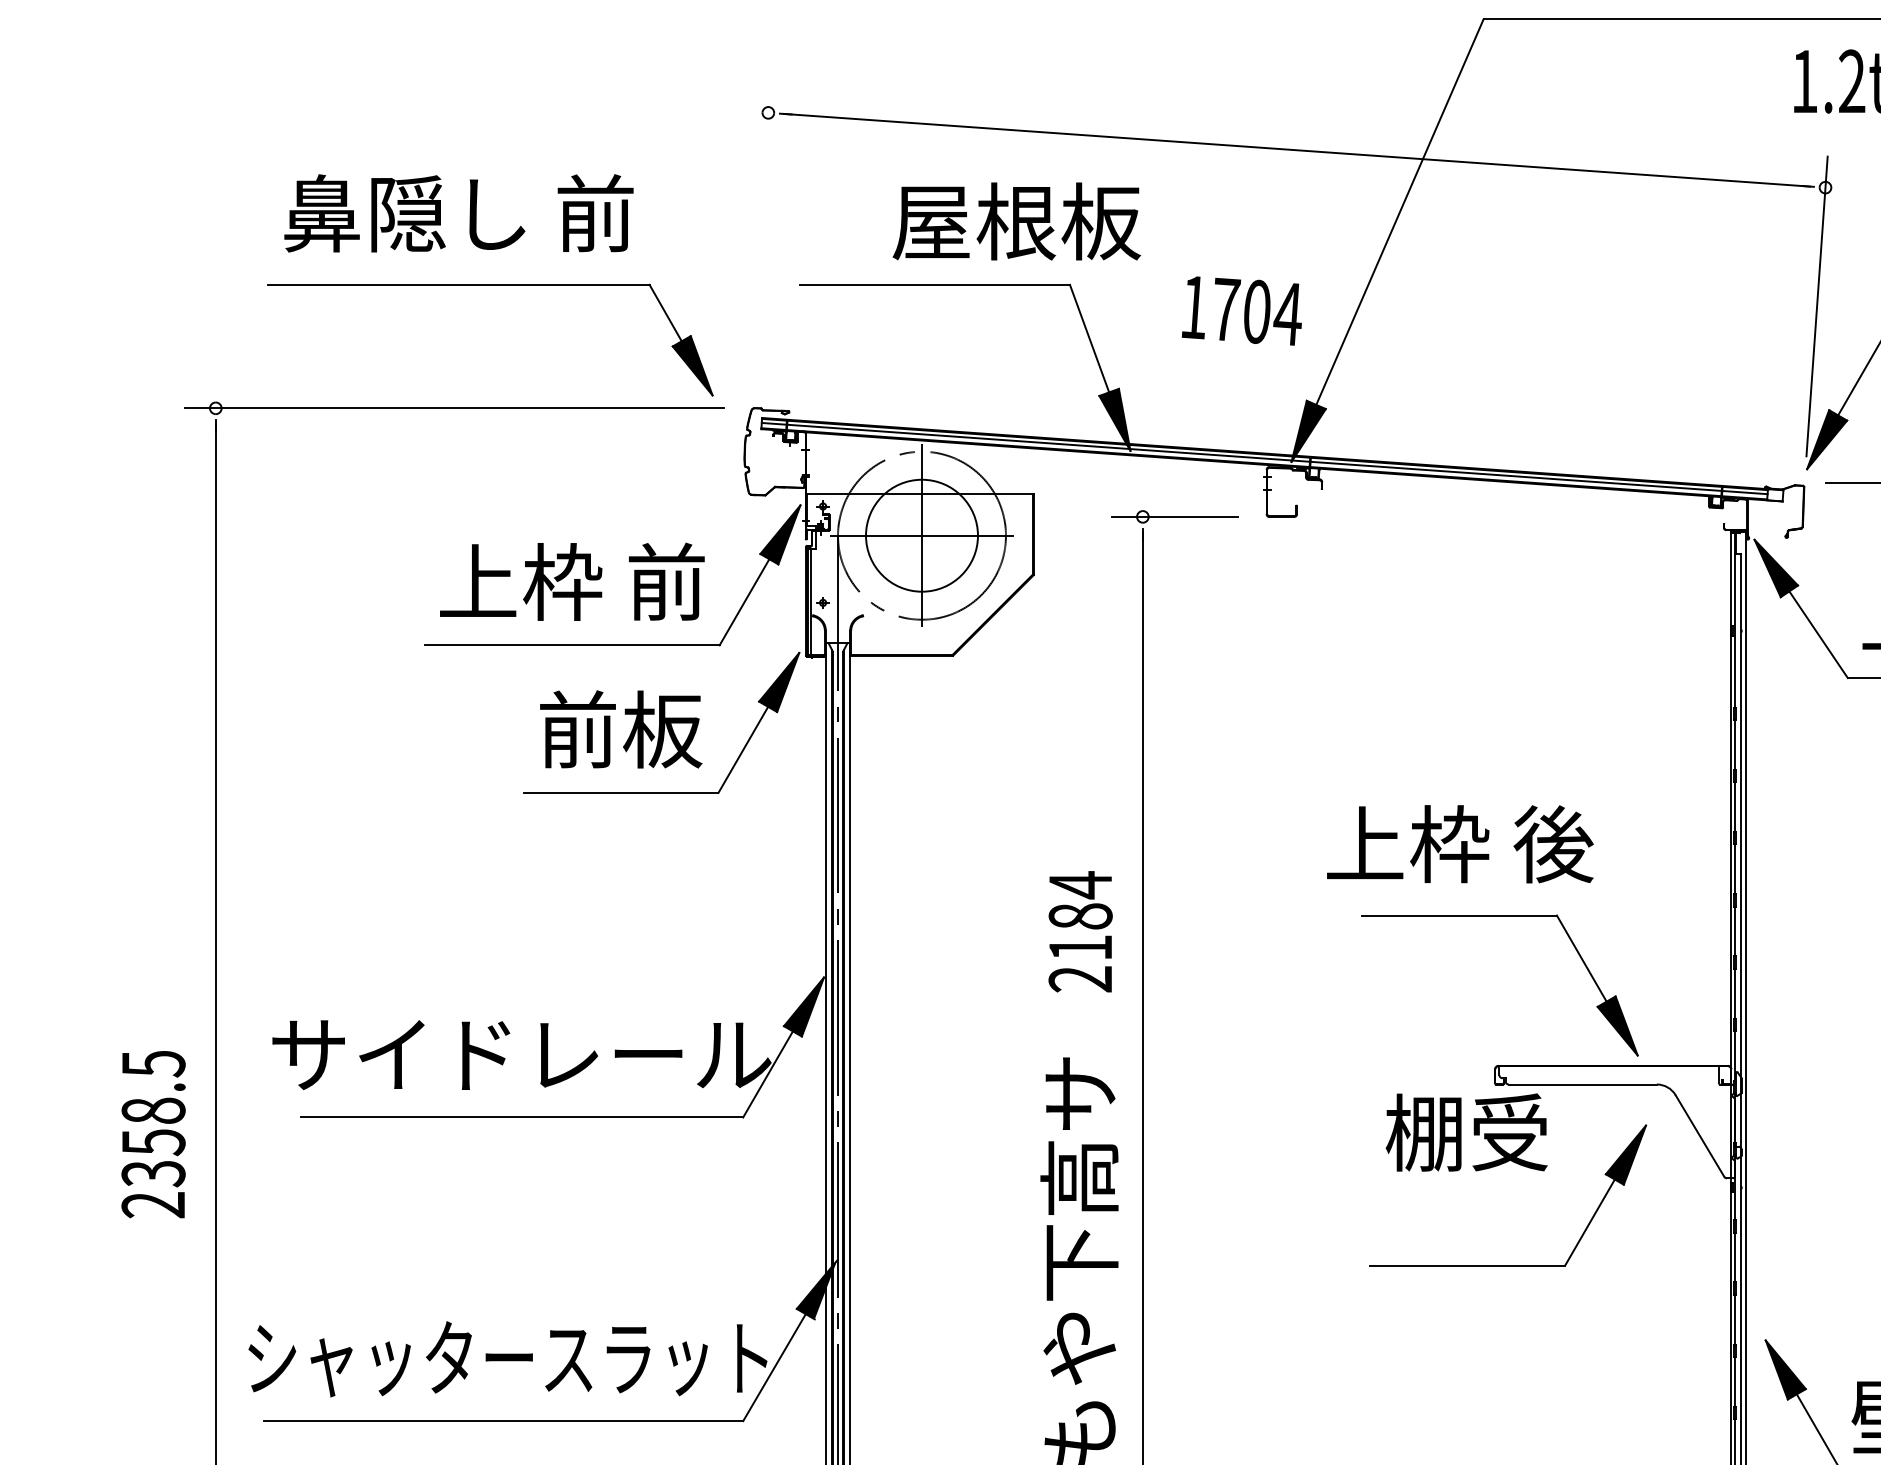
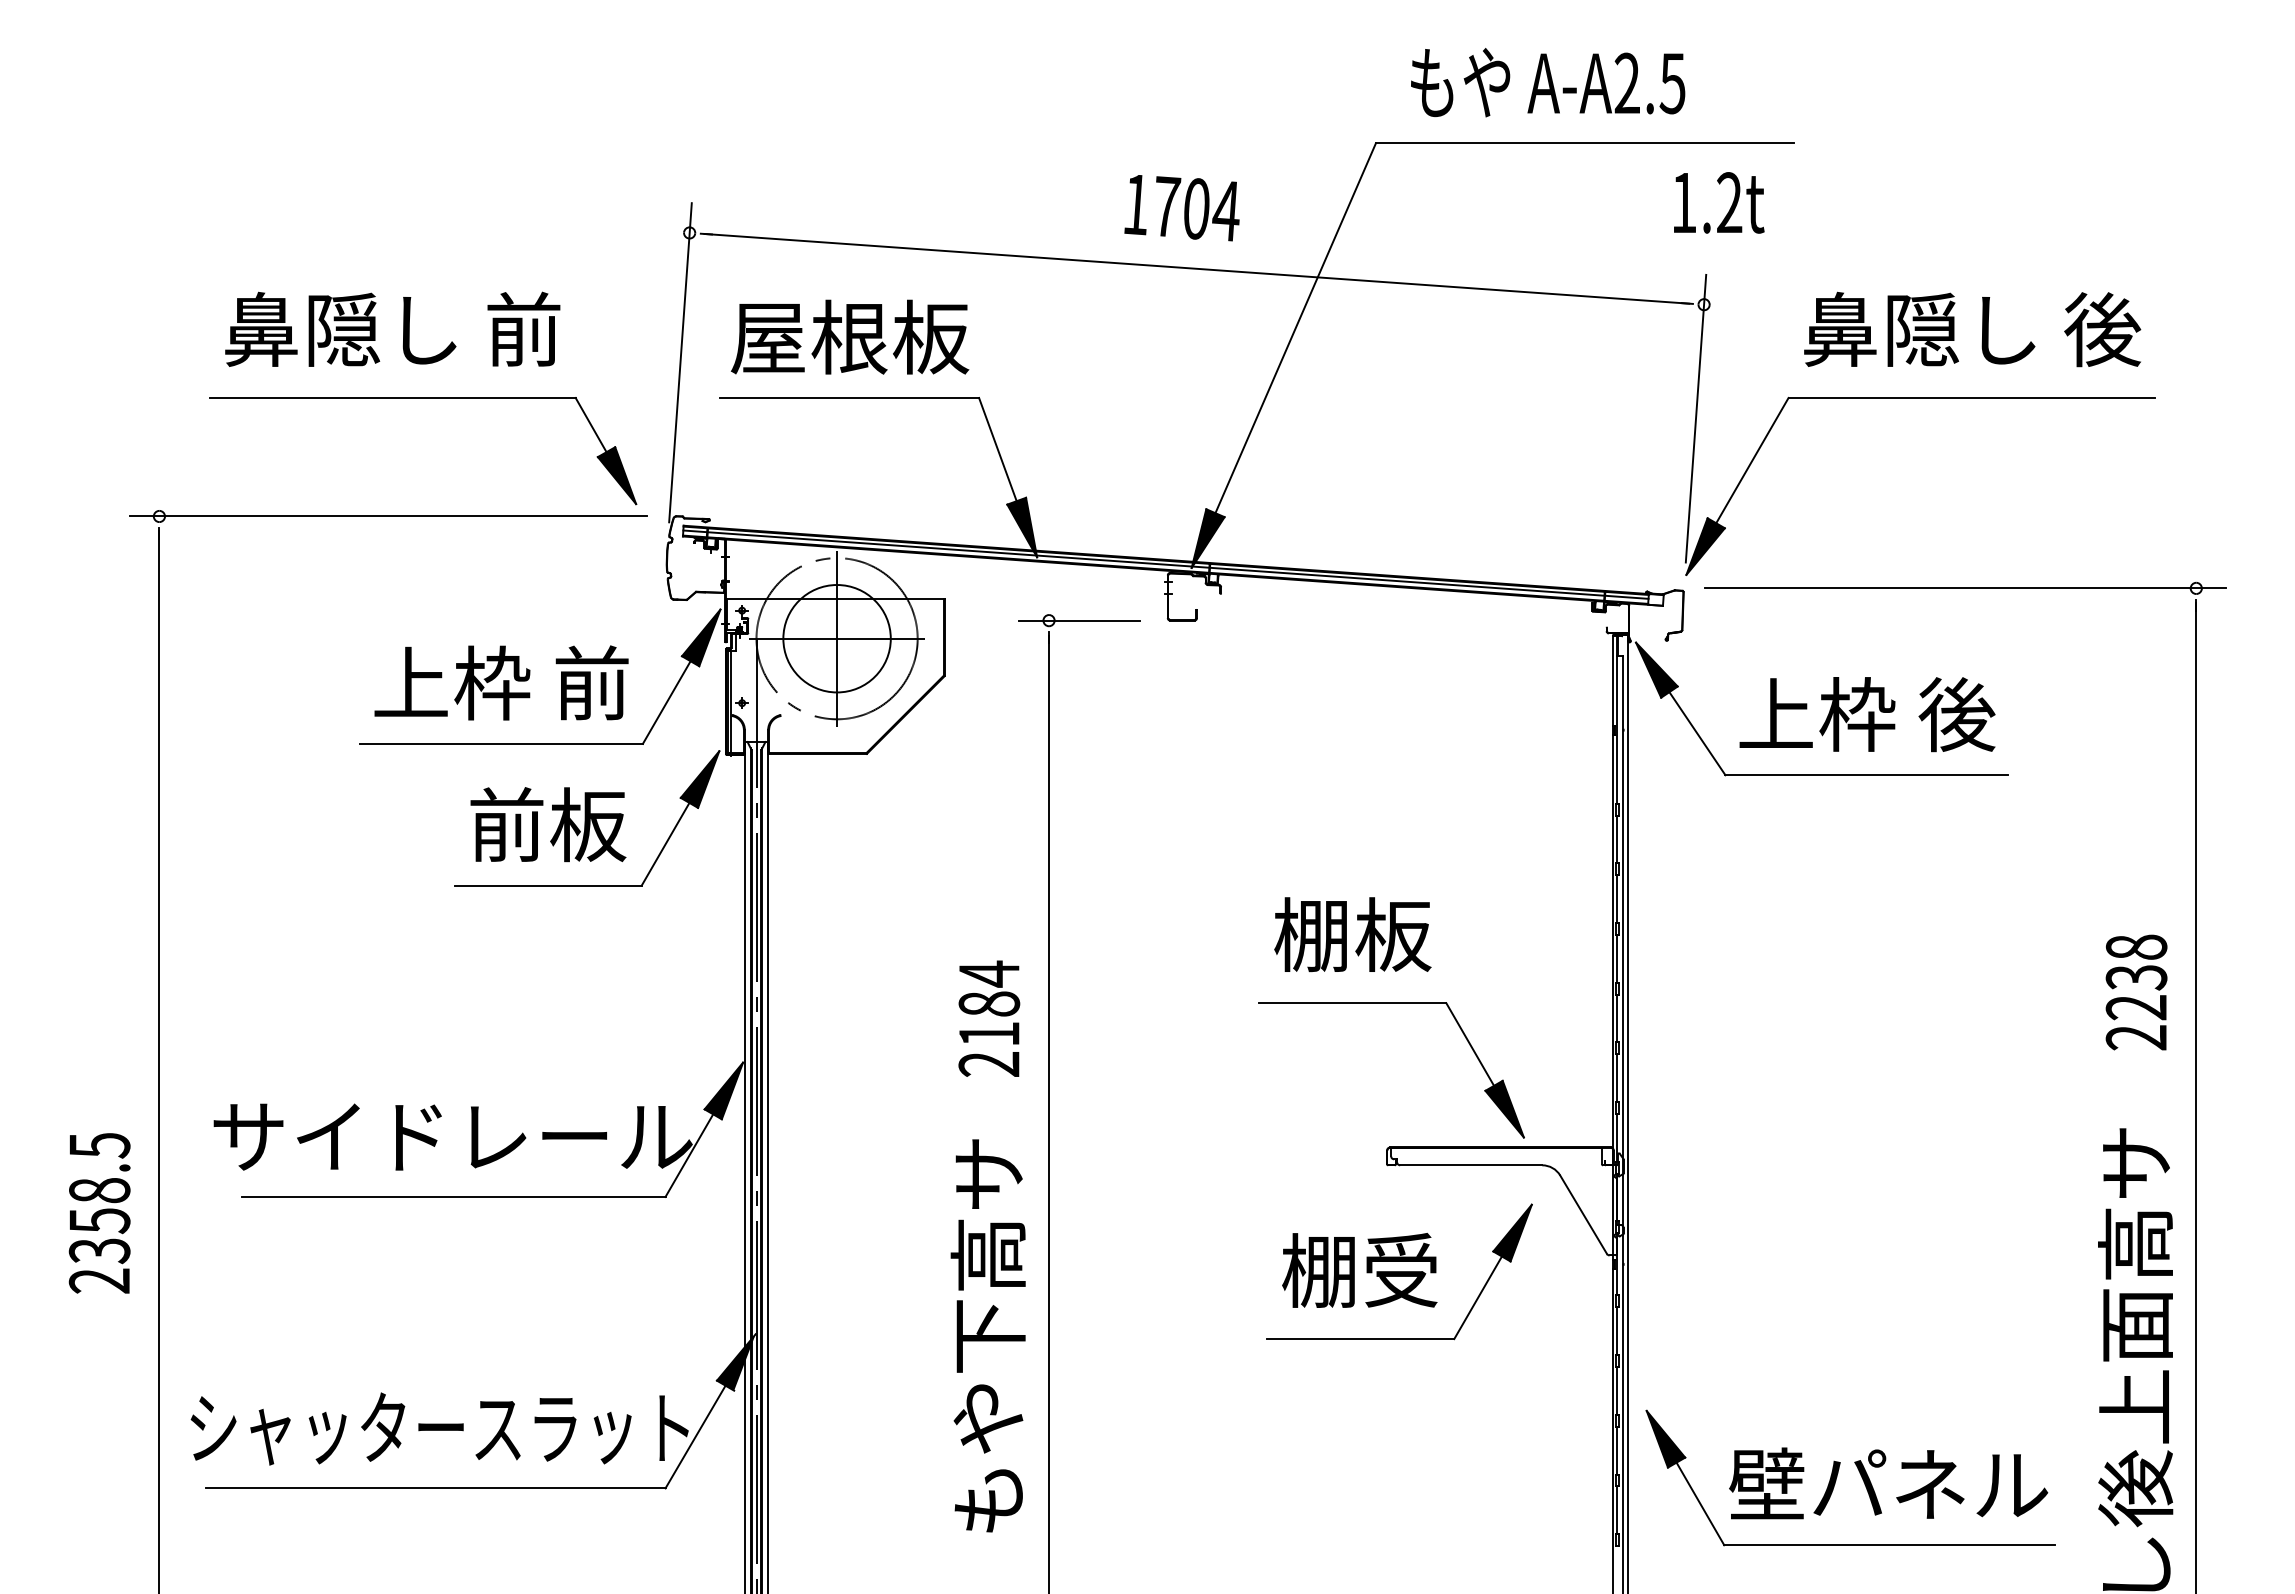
text: (1017, 220) -> (850, 336), moved
line: (758, 247) -> (680, 362), added
text: (1241, 311) -> (1181, 208), moved
text: (1460, 843) -> (1353, 934), 上枠 後 -> 棚板
text: (1466, 1132) -> (1359, 1270), moved

